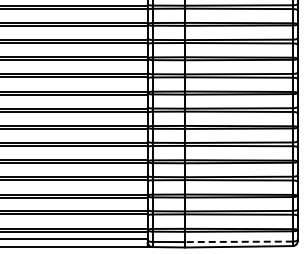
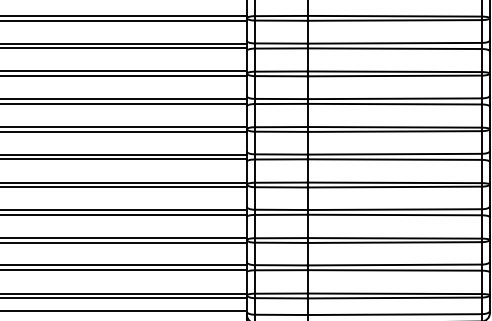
line: (238, 241) -> (393, 314), dashed -> solid

